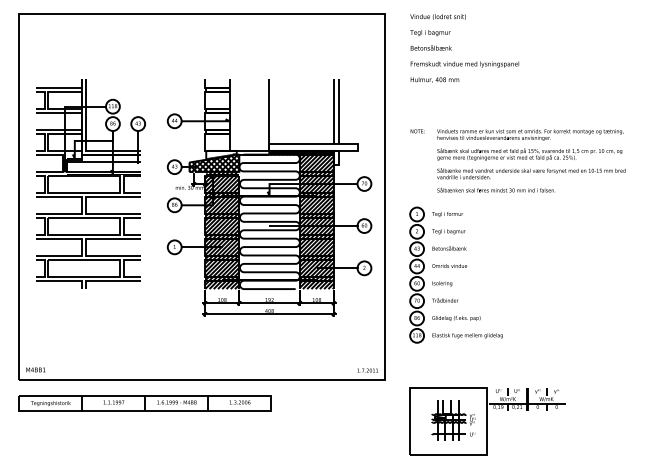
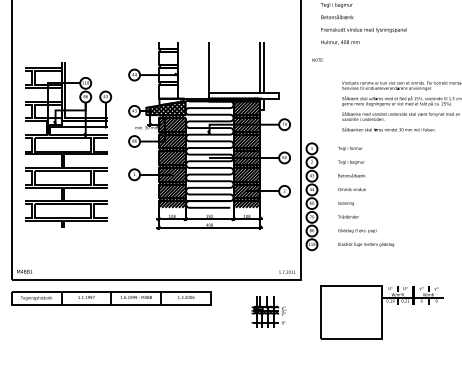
text: (417, 131) -> (317, 60), moved
part: (90, 183) -> (67, 144), moved
part: (416, 274) -> (311, 196), moved
part: (453, 420) -> (268, 311), moved

